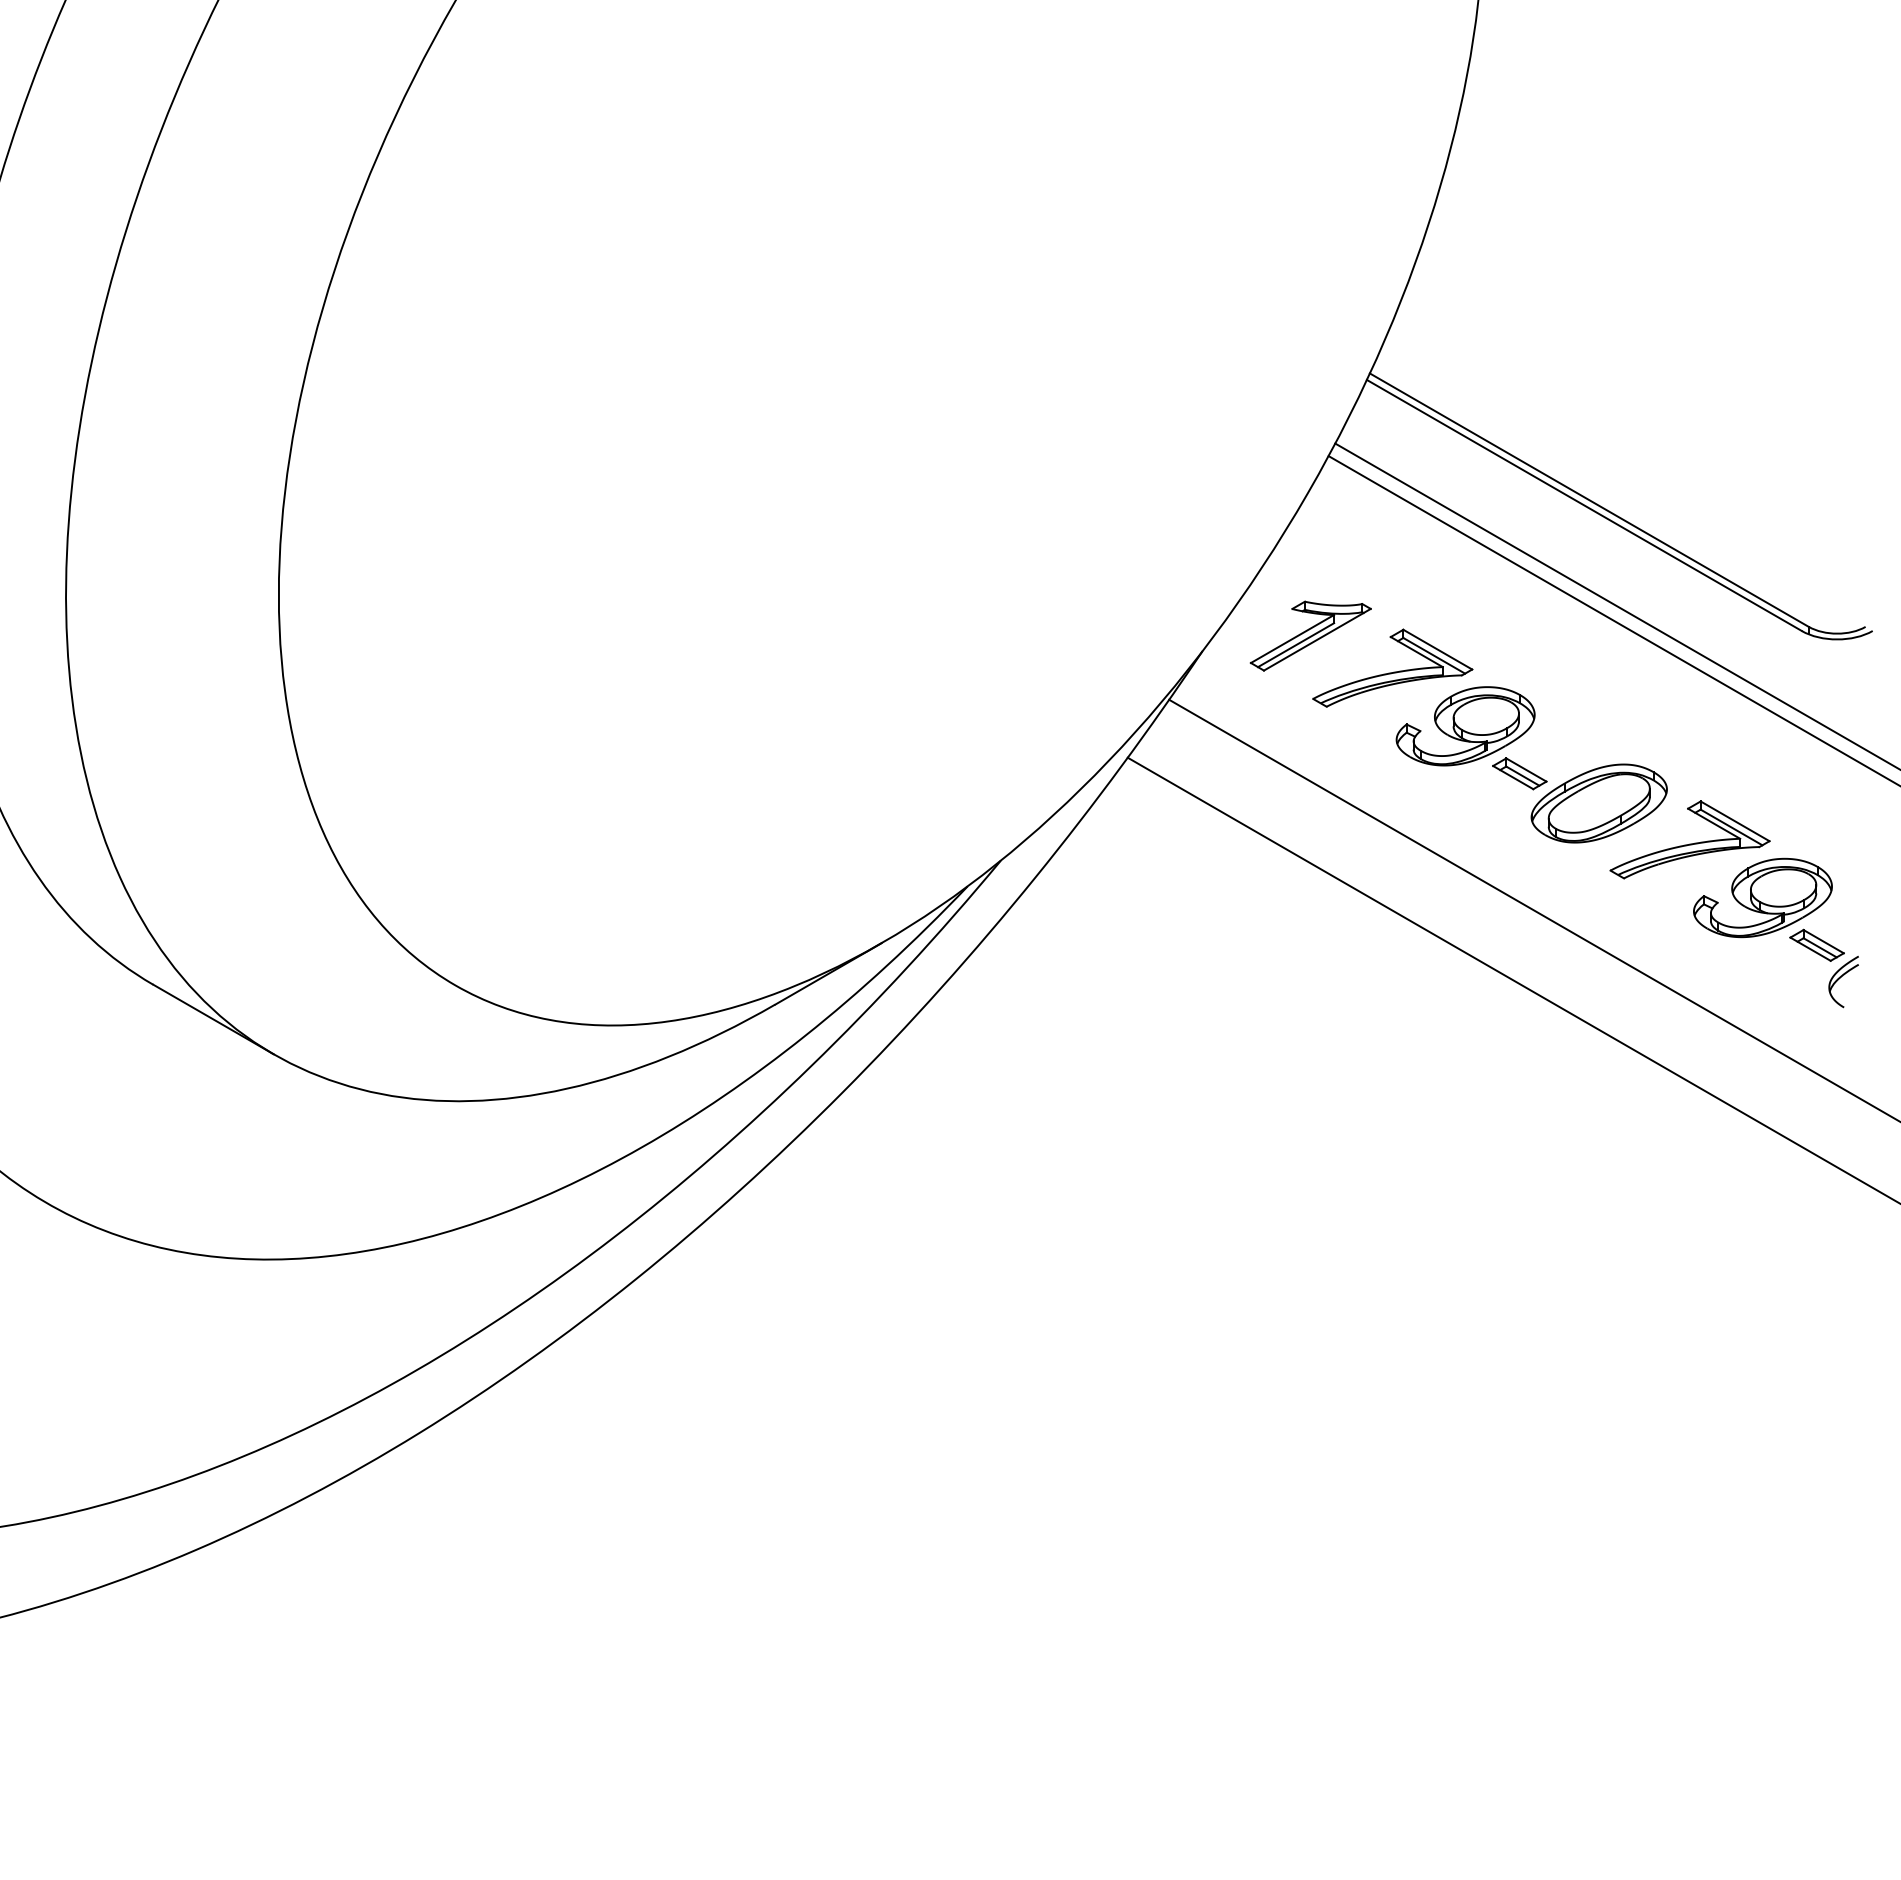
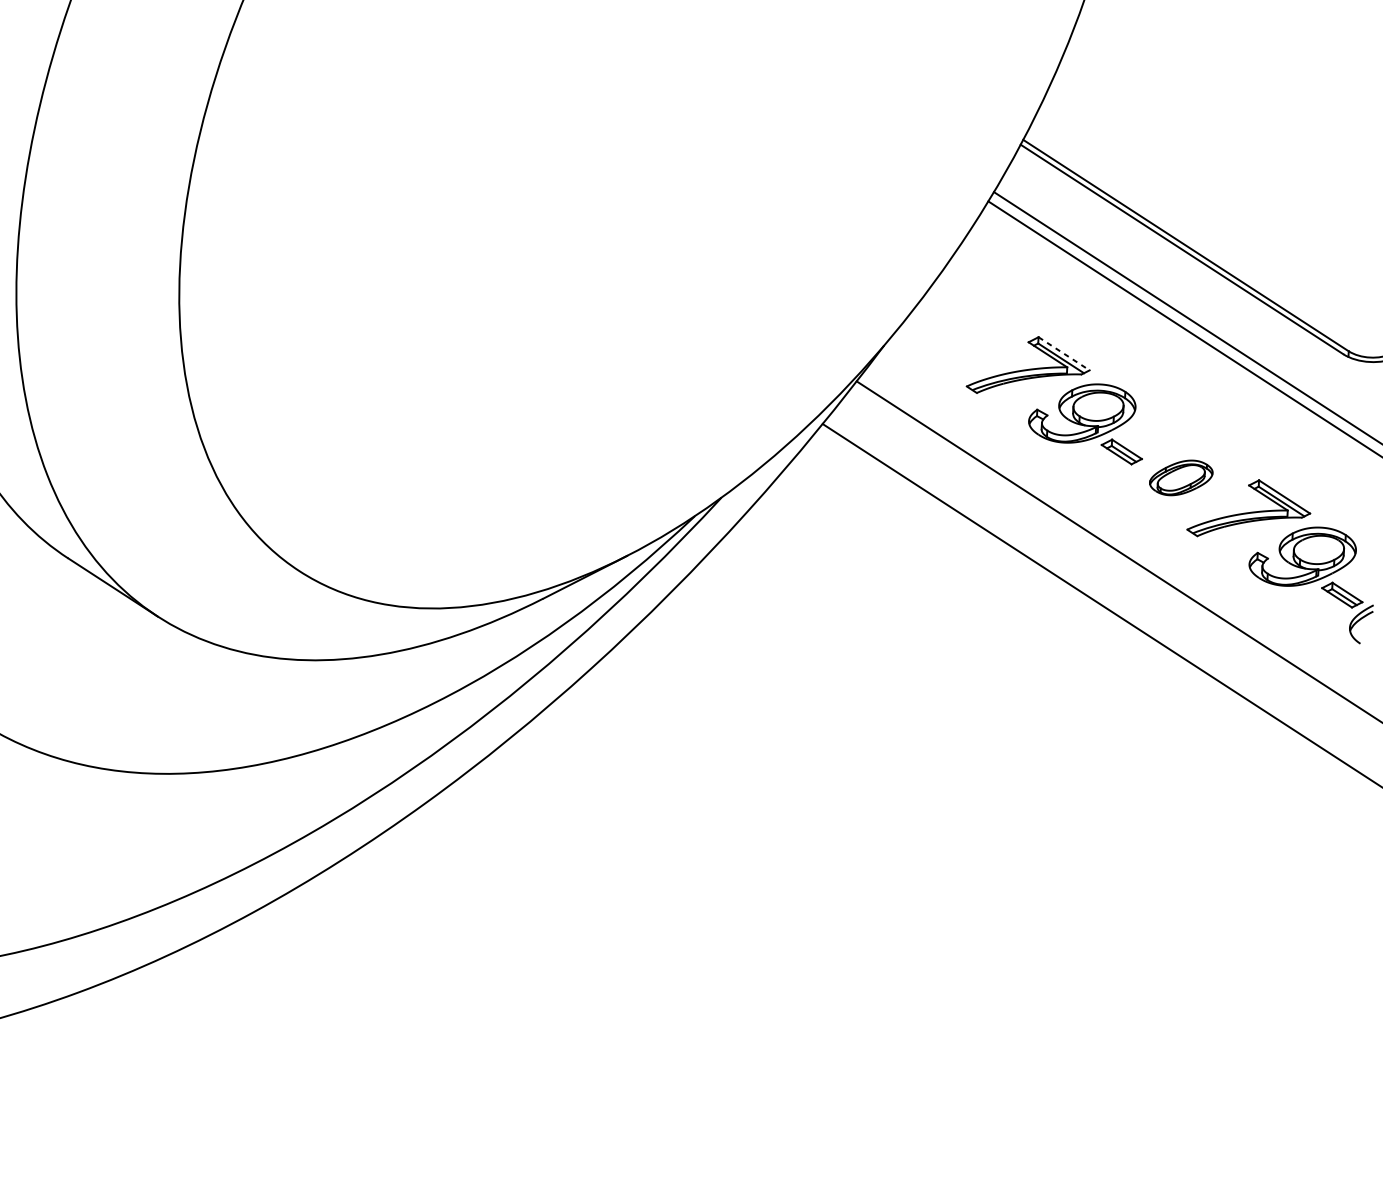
part: (1310, 635) -> (967, 337), removed
line: (1437, 649) -> (1063, 353), solid -> dashed
part: (1598, 803) -> (1180, 477), size x0.6

